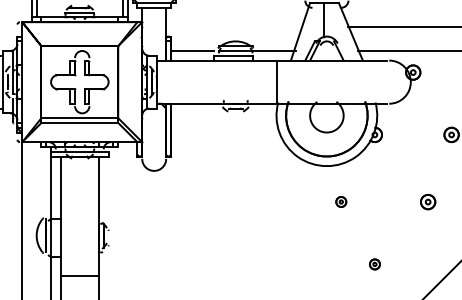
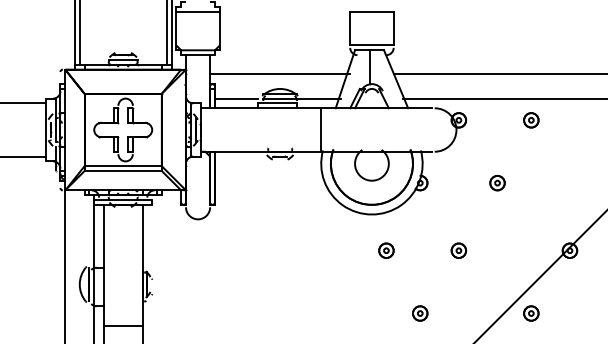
line: (236, 27) -> (280, 74), added
part: (341, 201) -> (386, 250), size x1.43
part: (427, 201) -> (458, 250), moved
part: (375, 264) -> (420, 313), size x1.43

